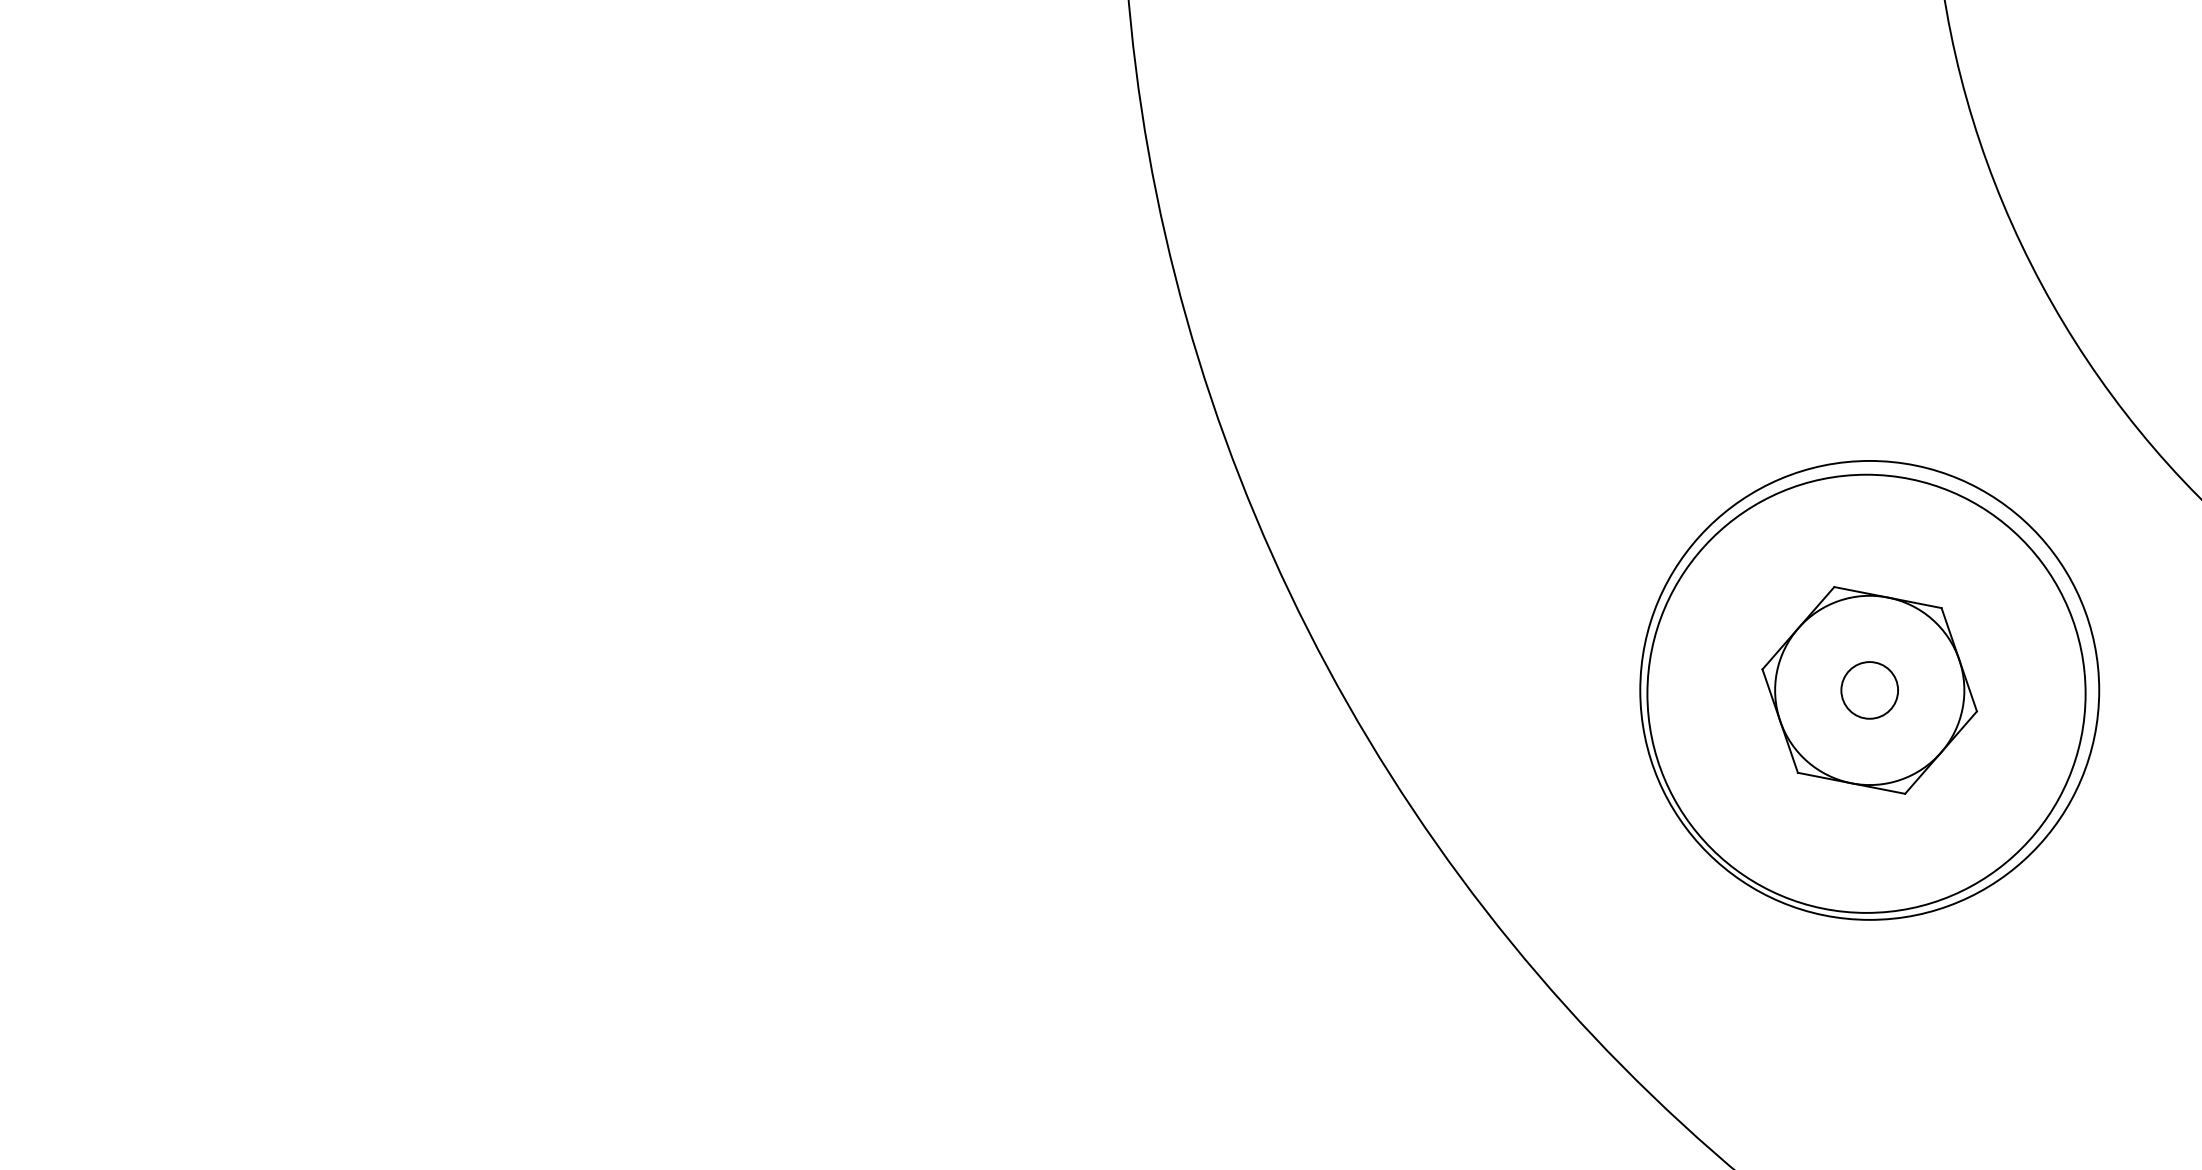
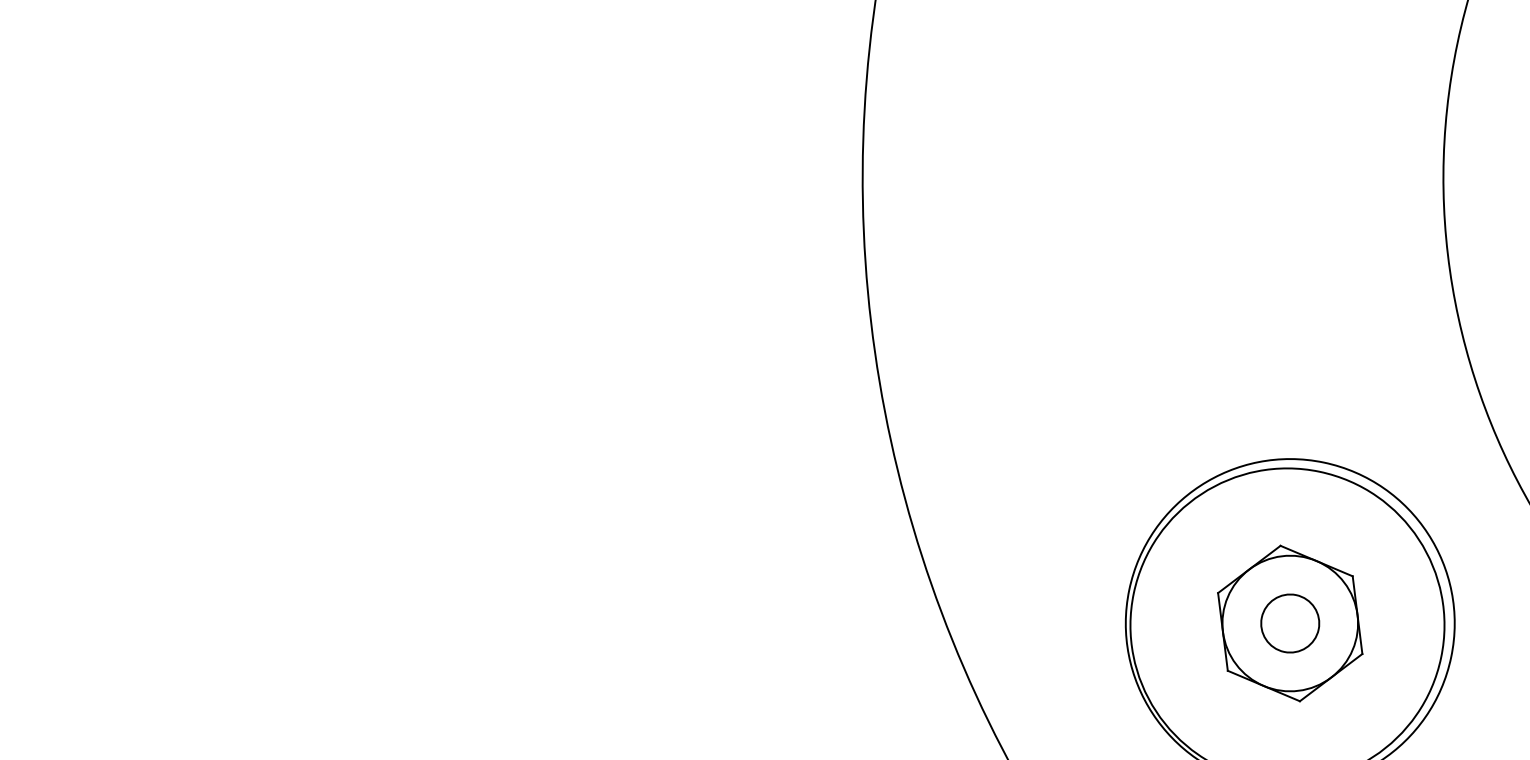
circle: (1869, 689) -> (1290, 622), size x1.43

